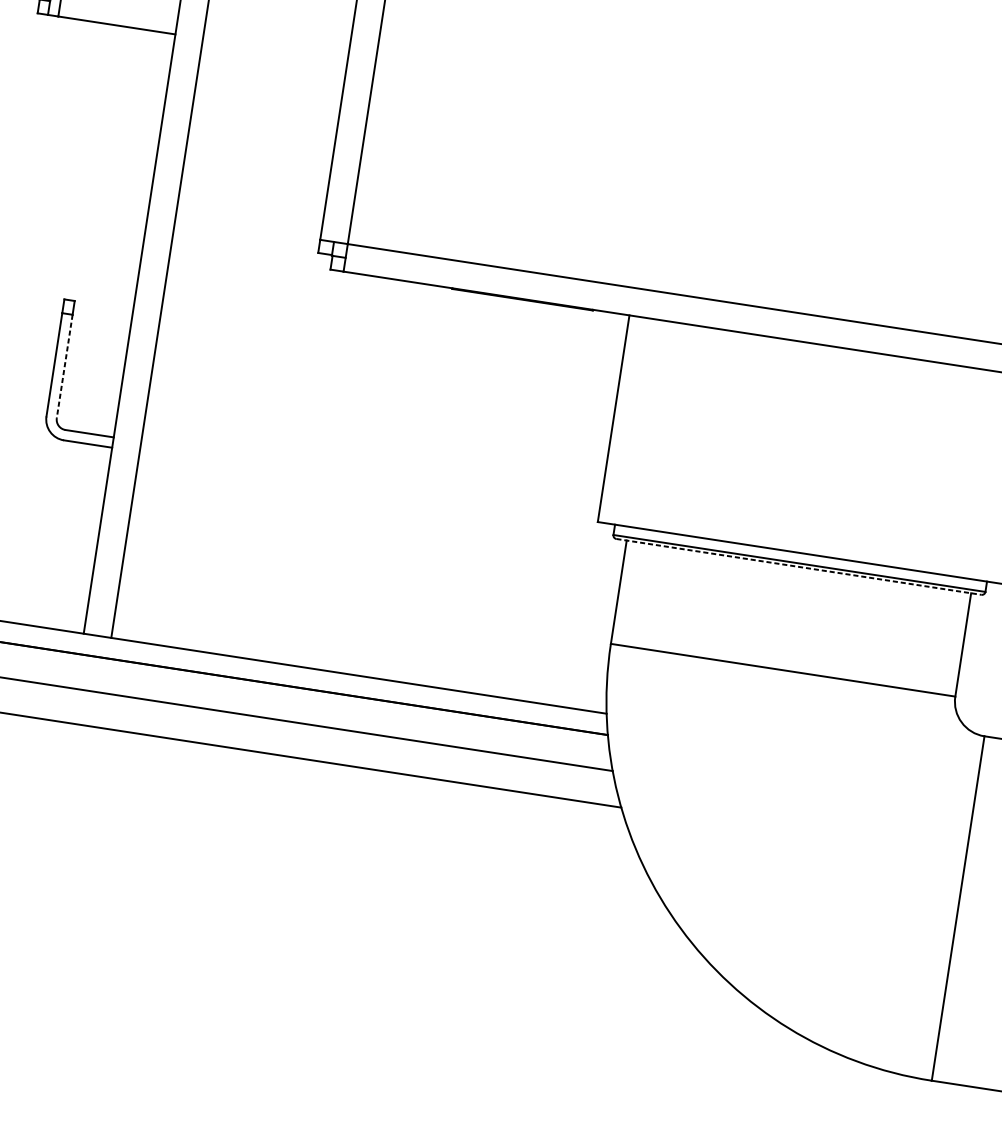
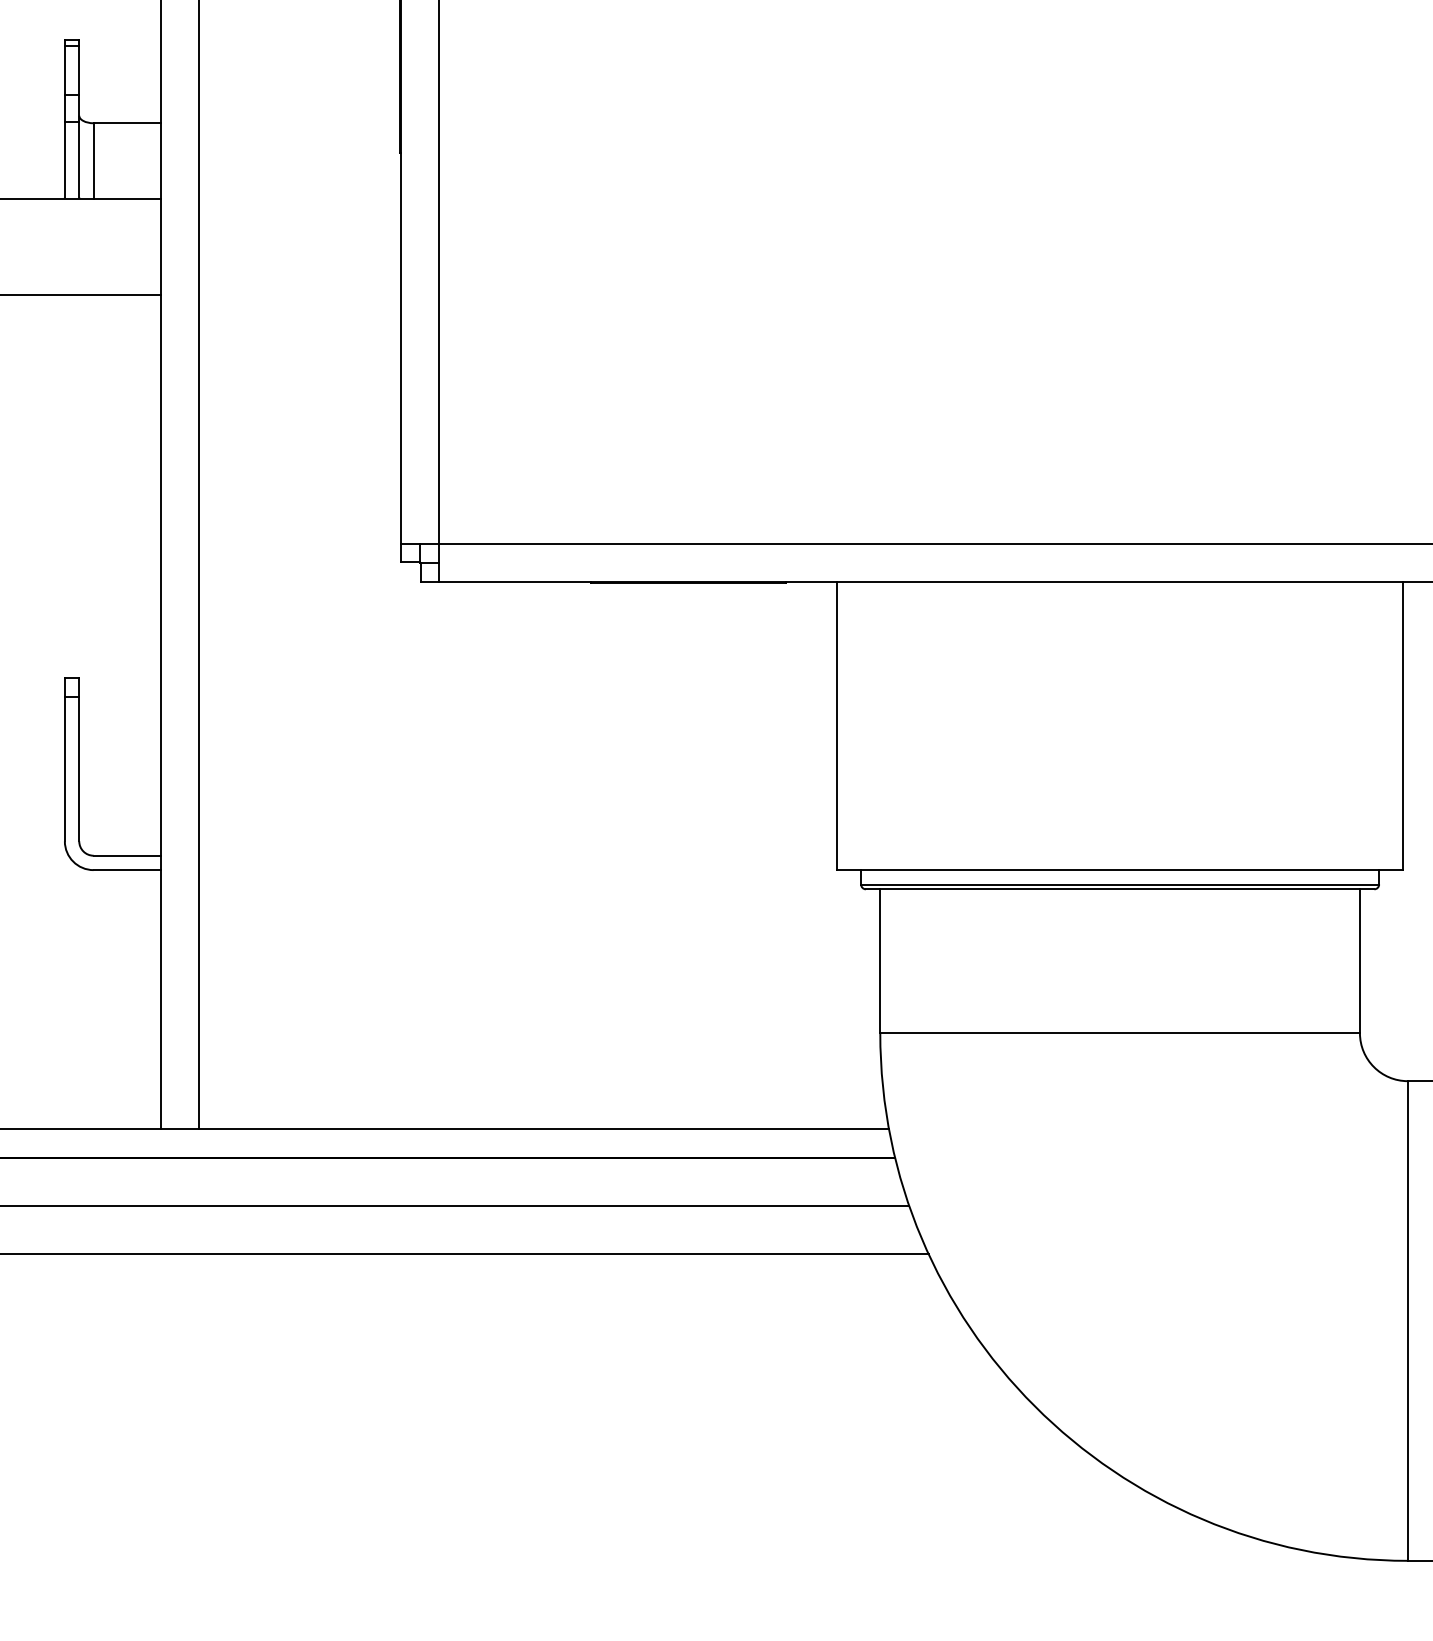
line: (64, 366) -> (79, 769), dashed -> solid
line: (799, 567) -> (1120, 889), dashed -> solid

